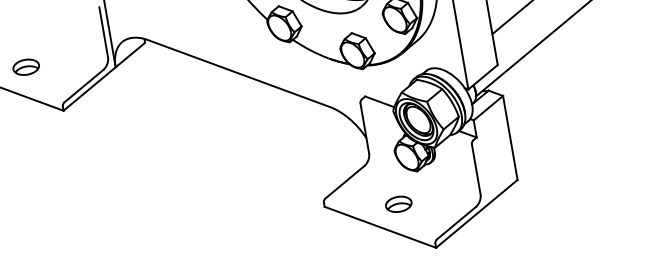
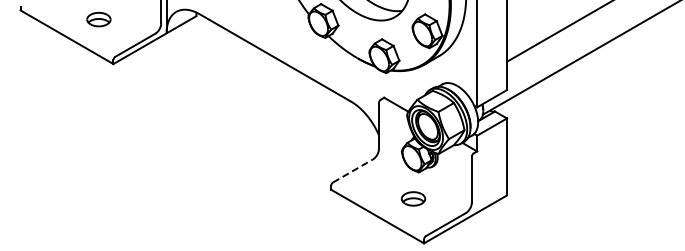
part: (25, 67) -> (98, 19), moved
line: (345, 181) -> (353, 170), solid -> dashed
part: (398, 203) -> (413, 198), moved

